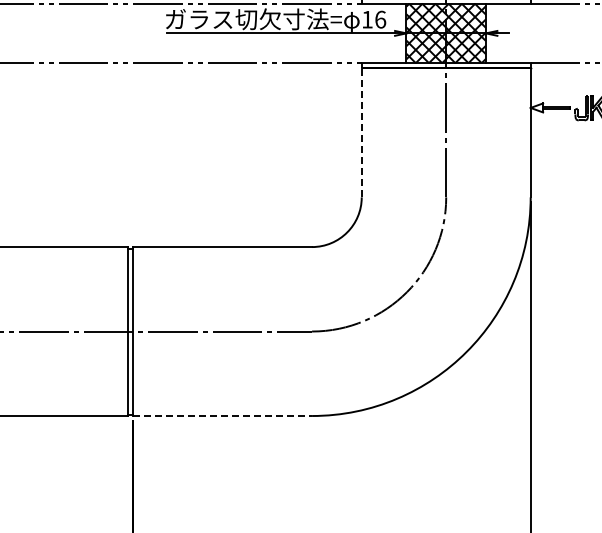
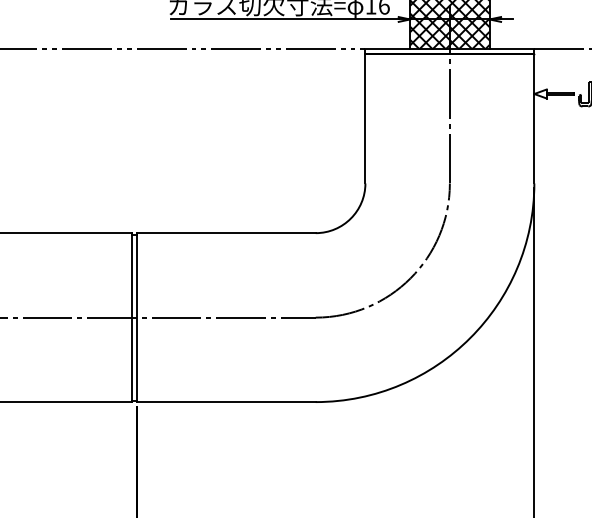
line: (361, 132) -> (365, 118), dashed -> solid
line: (223, 416) -> (227, 402), dashed -> solid

